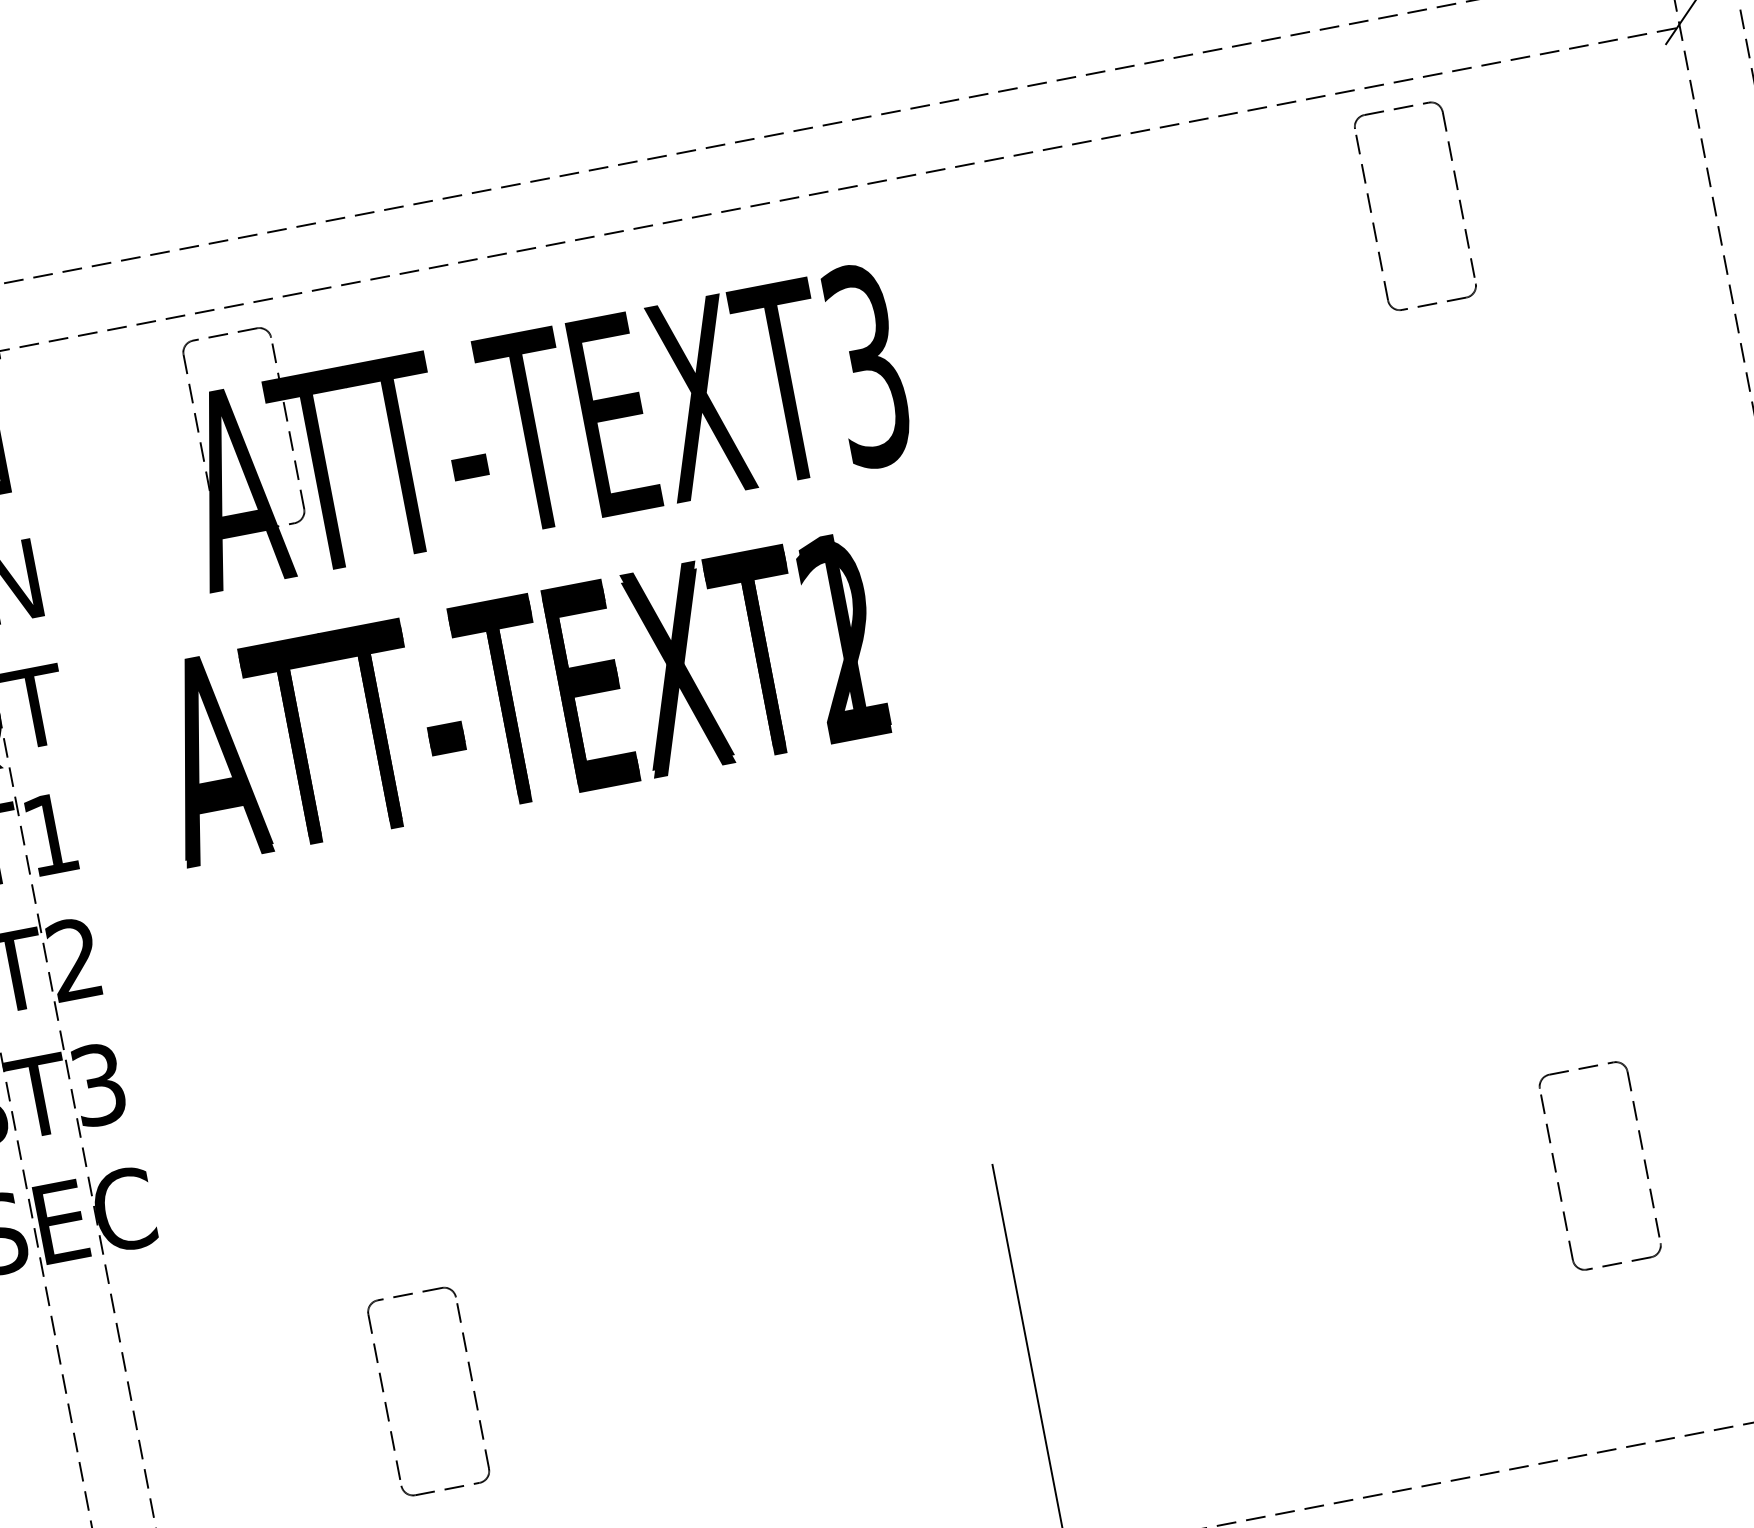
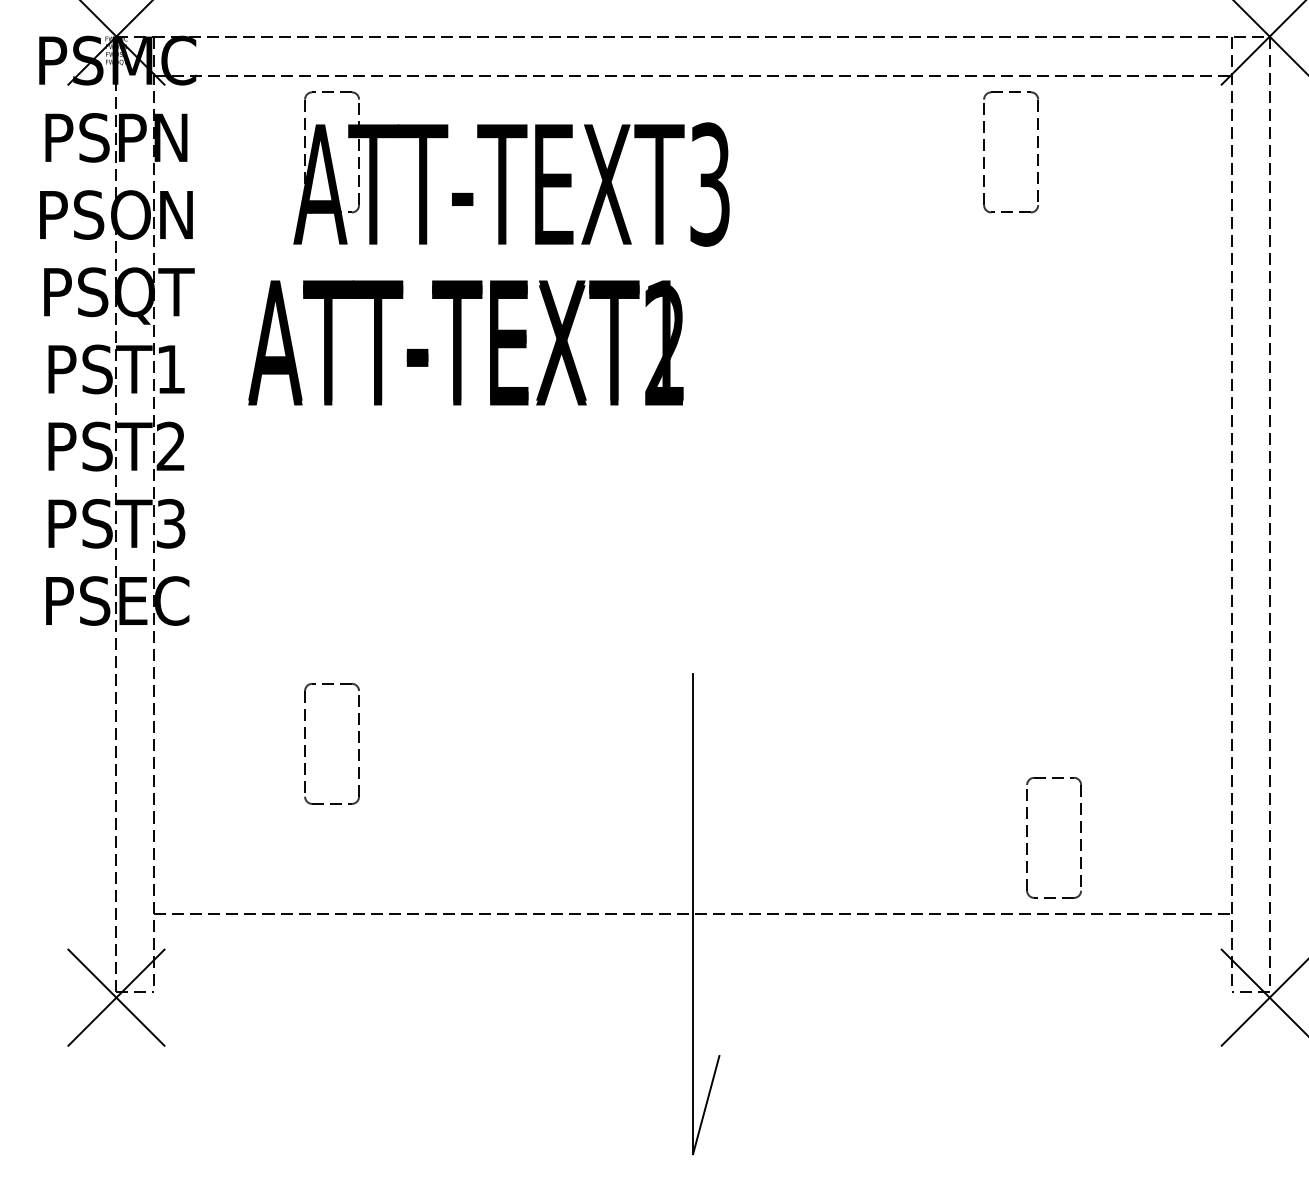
part: (1371, 211) -> (984, 150), moved
part: (1556, 1172) -> (1027, 836), moved

